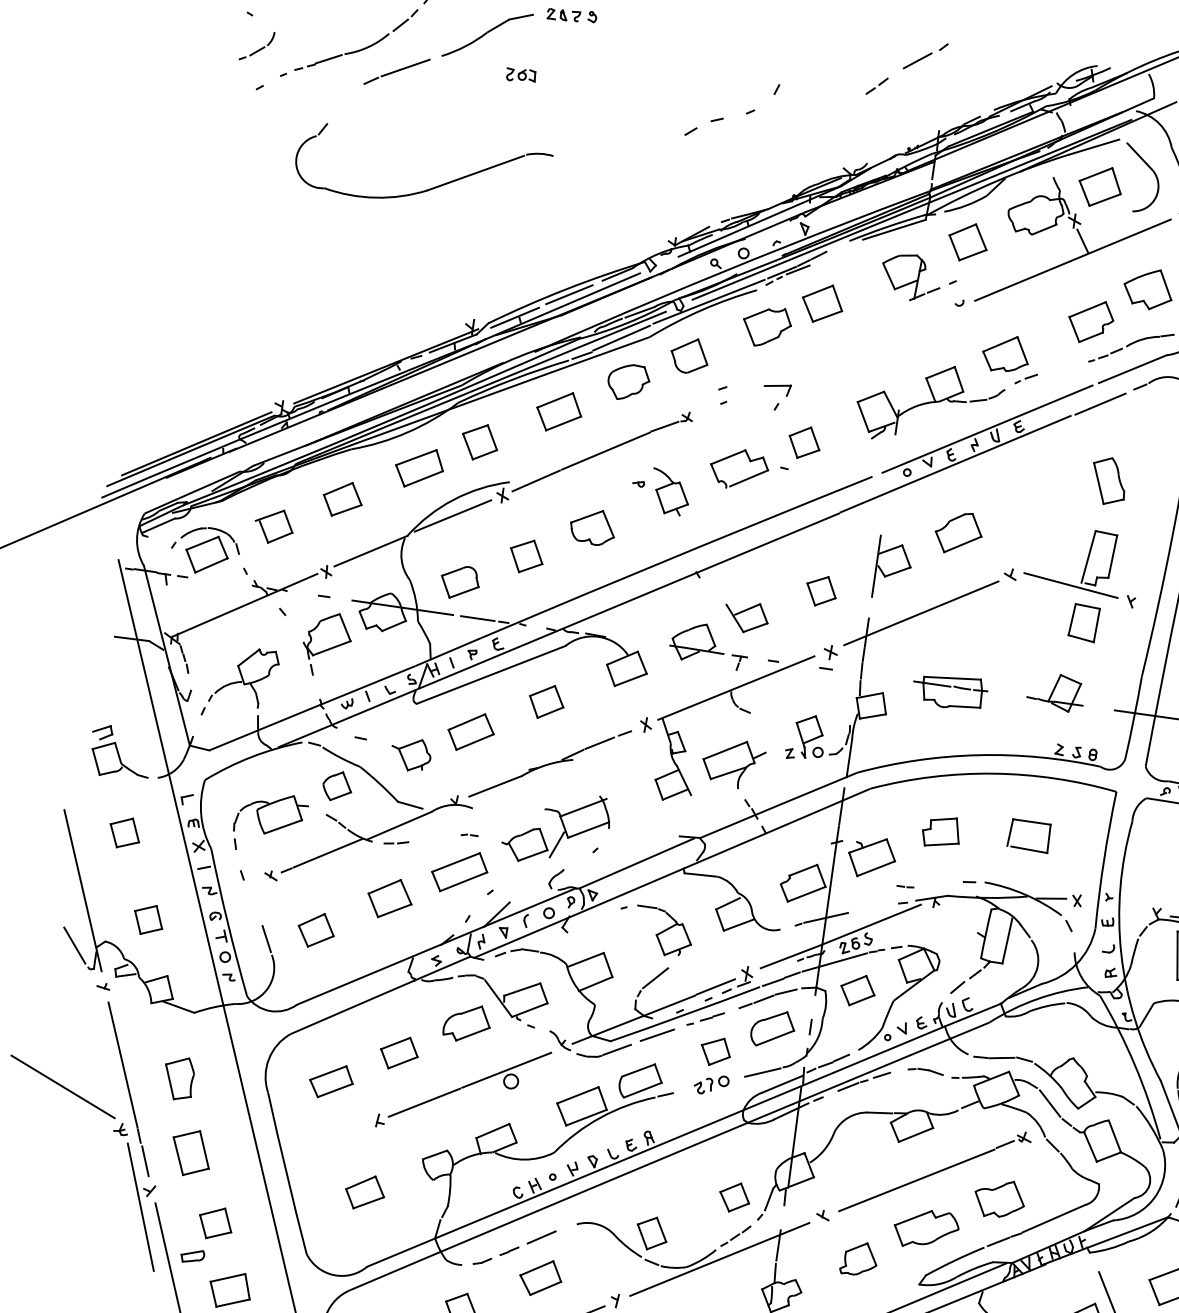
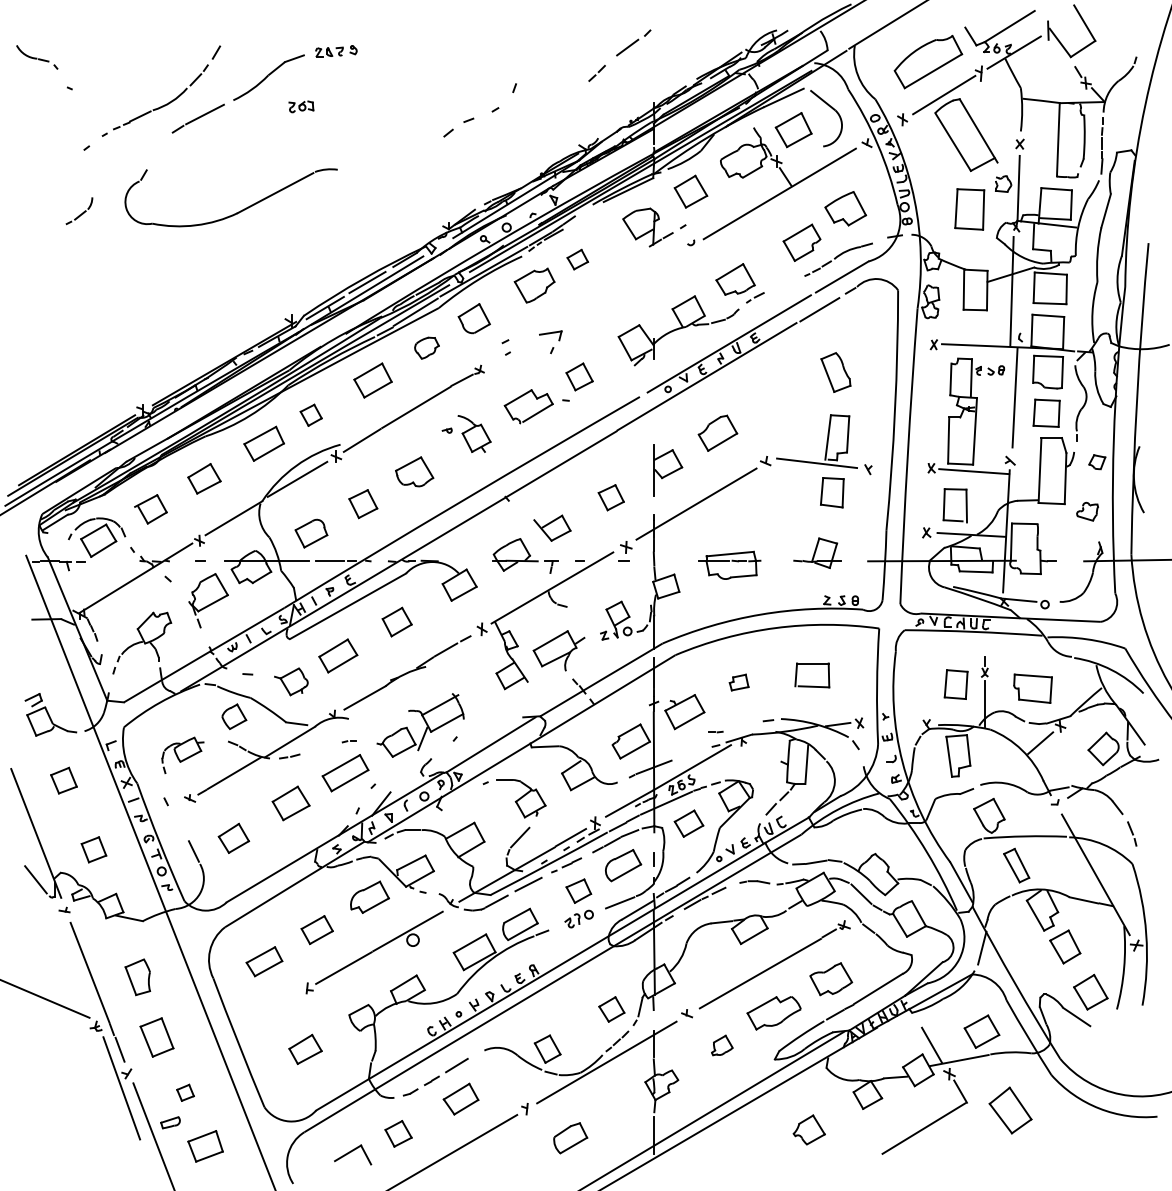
part: (256, 46) -> (79, 211), moved
part: (822, 303) -> (577, 259), size x0.6
part: (628, 382) -> (426, 348), size x0.7
part: (480, 442) -> (311, 415), size x0.7
part: (269, 823) -> (182, 755), size x0.7
part: (940, 831) -> (738, 682), size x0.6
part: (215, 1223) -> (185, 1092), size x0.6
part: (859, 1259) -> (722, 1045), size x0.7

